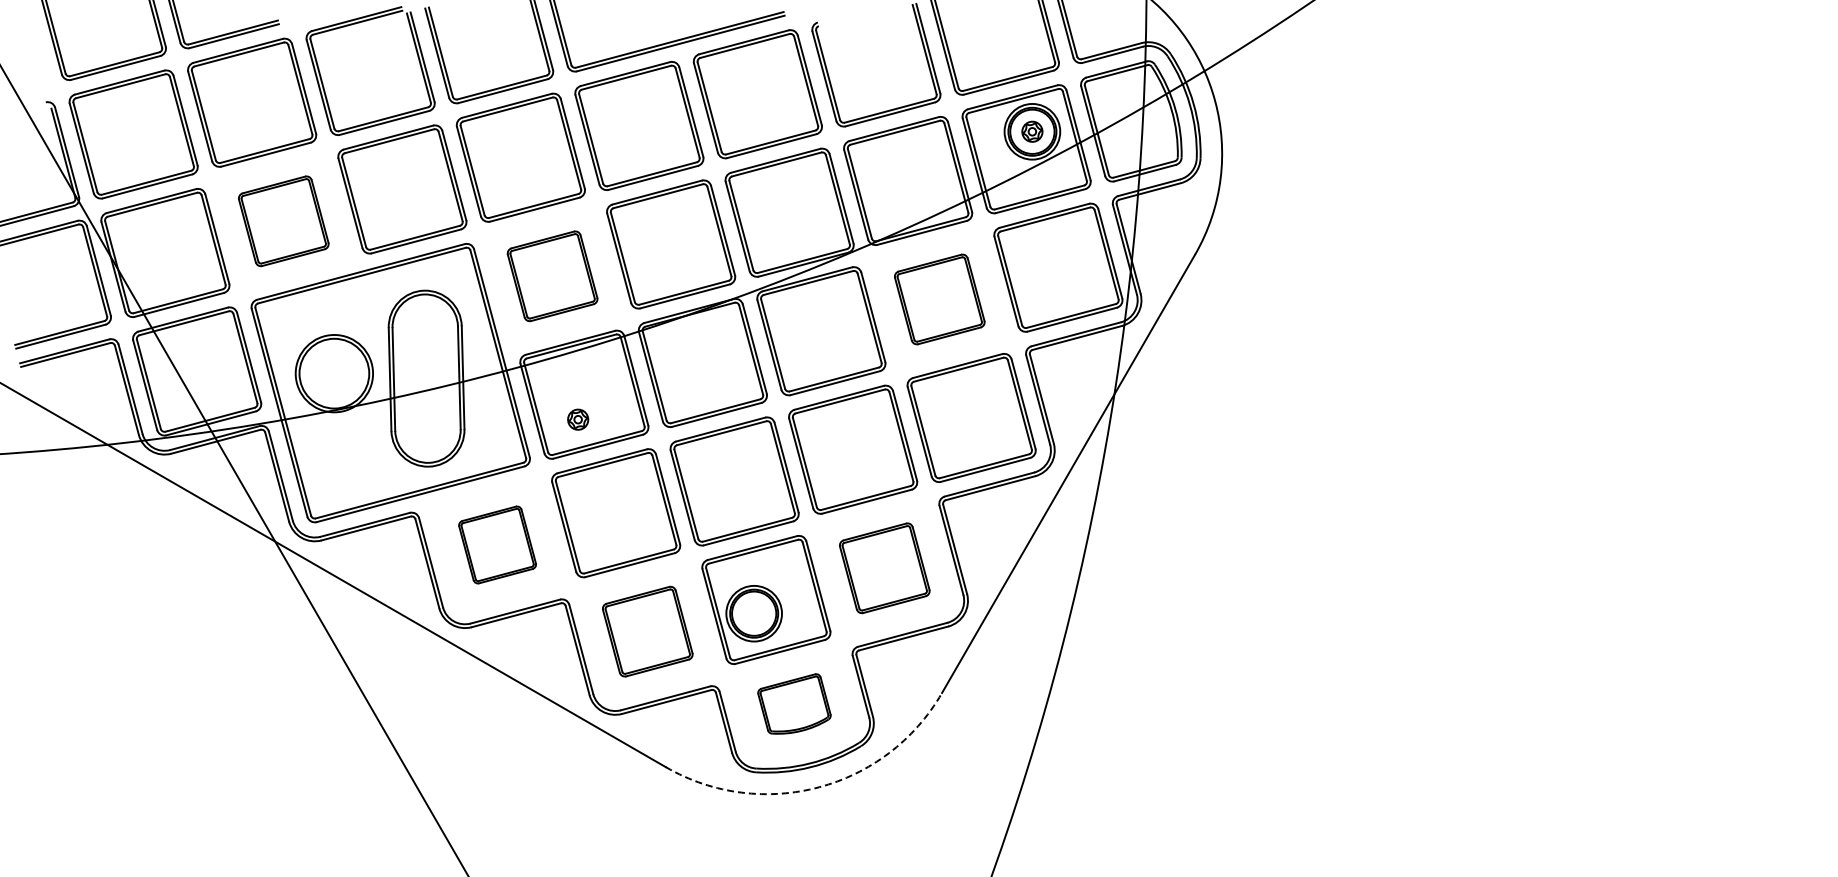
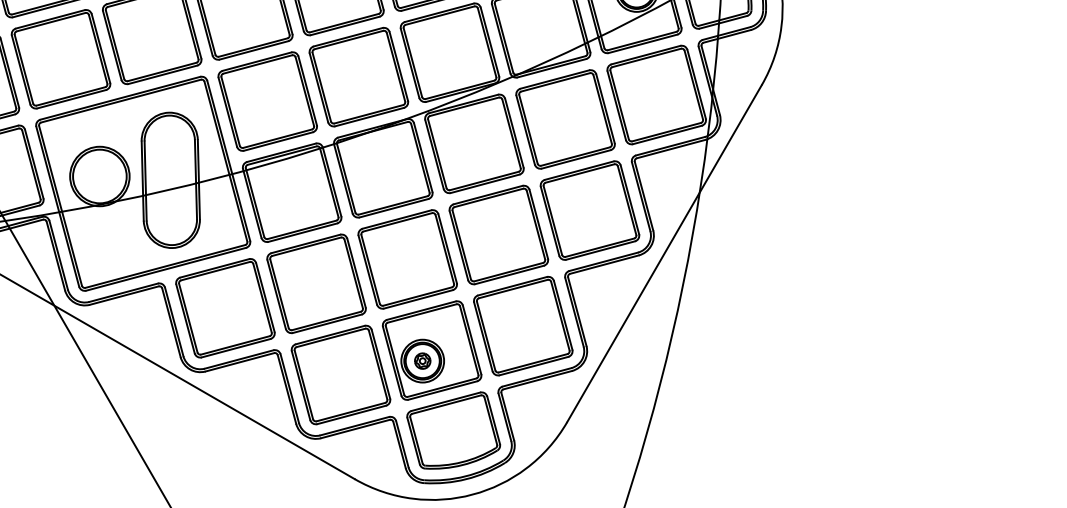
part: (283, 221) -> (60, 59), size x1.43
part: (552, 276) -> (267, 101), size x1.43
part: (939, 299) -> (565, 119), size x1.43
part: (578, 419) -> (422, 360), moved
part: (497, 544) -> (225, 307), size x1.67
part: (884, 568) -> (522, 326), size x1.43
part: (647, 631) -> (340, 374), size x1.43
part: (794, 703) -> (453, 430), size x1.67
arc: (819, 787) -> (472, 494), dashed -> solid

